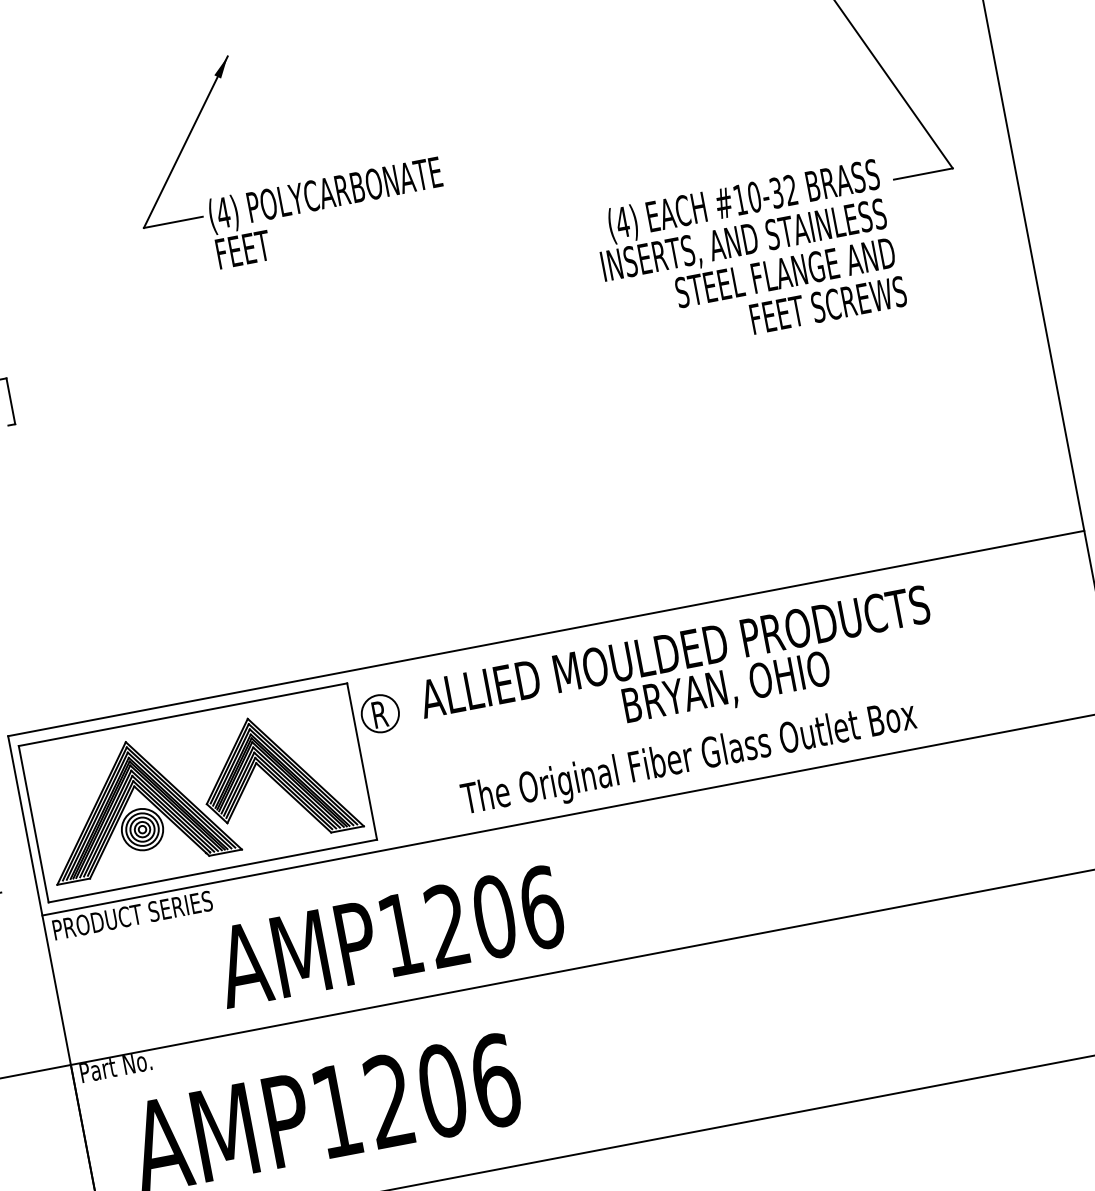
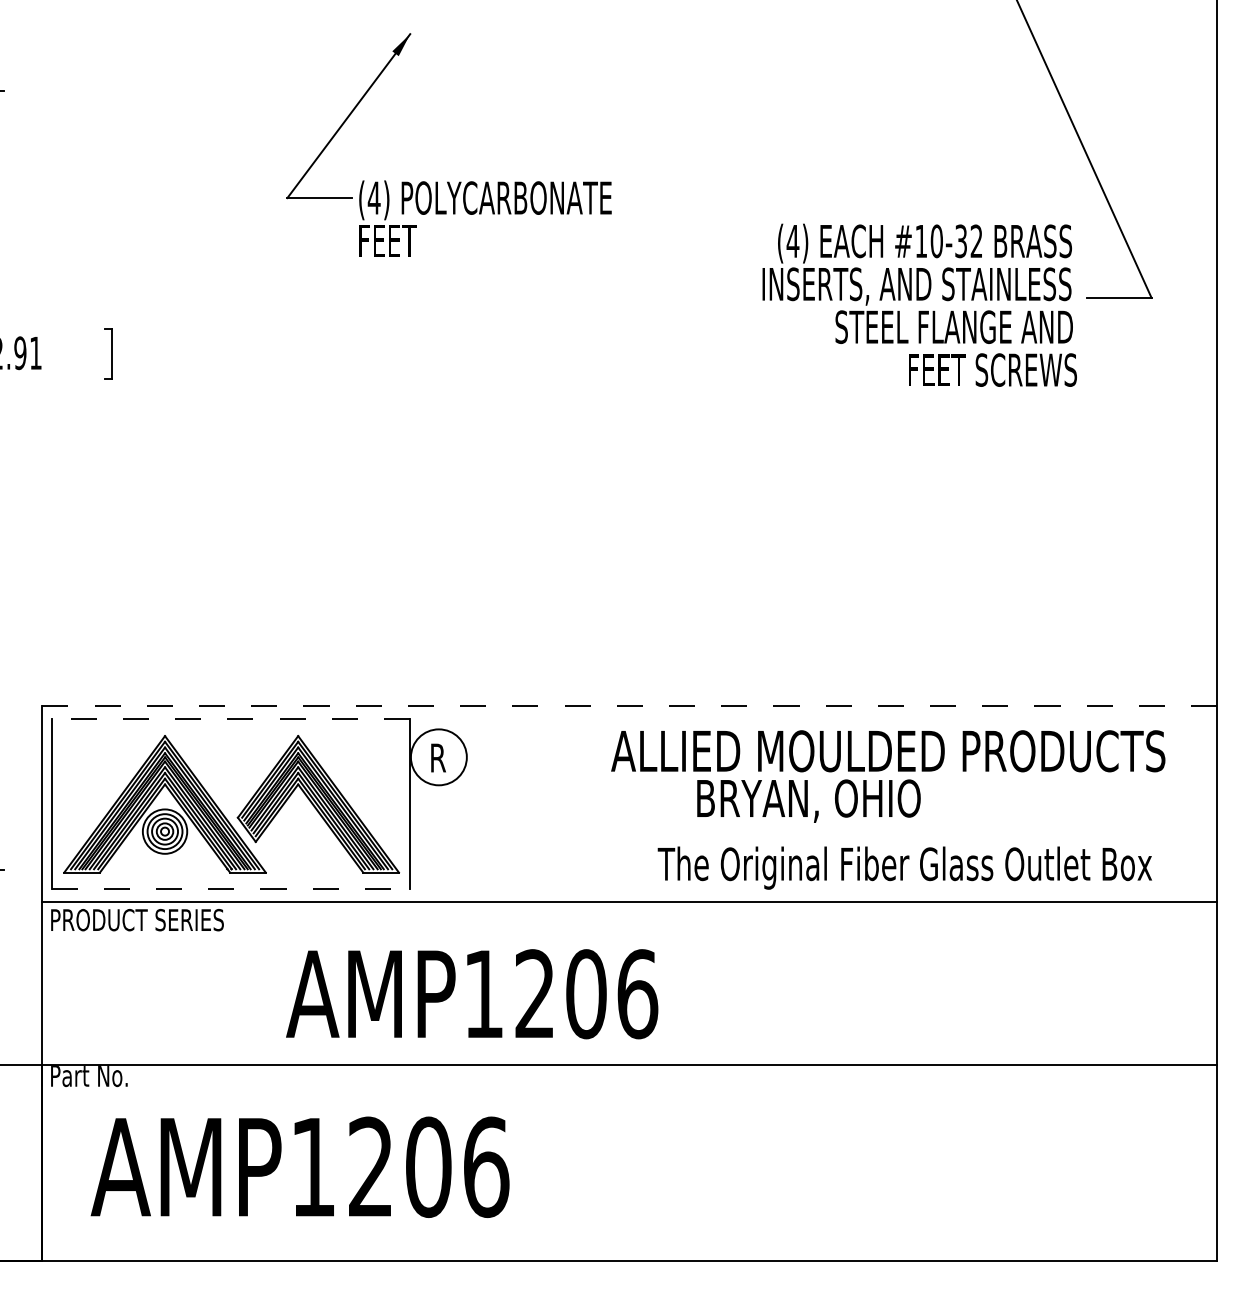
text: (749, 258) -> (919, 304), moved
line: (546, 633) -> (630, 706), solid -> dashed
text: (674, 652) -> (888, 751), moved
circle: (380, 713) -> (438, 757), size x1.4
line: (182, 714) -> (230, 718), solid -> dashed
text: (688, 759) -> (904, 867), moved
line: (213, 871) -> (231, 889), solid -> dashed
text: (390, 936) -> (472, 994), moved

